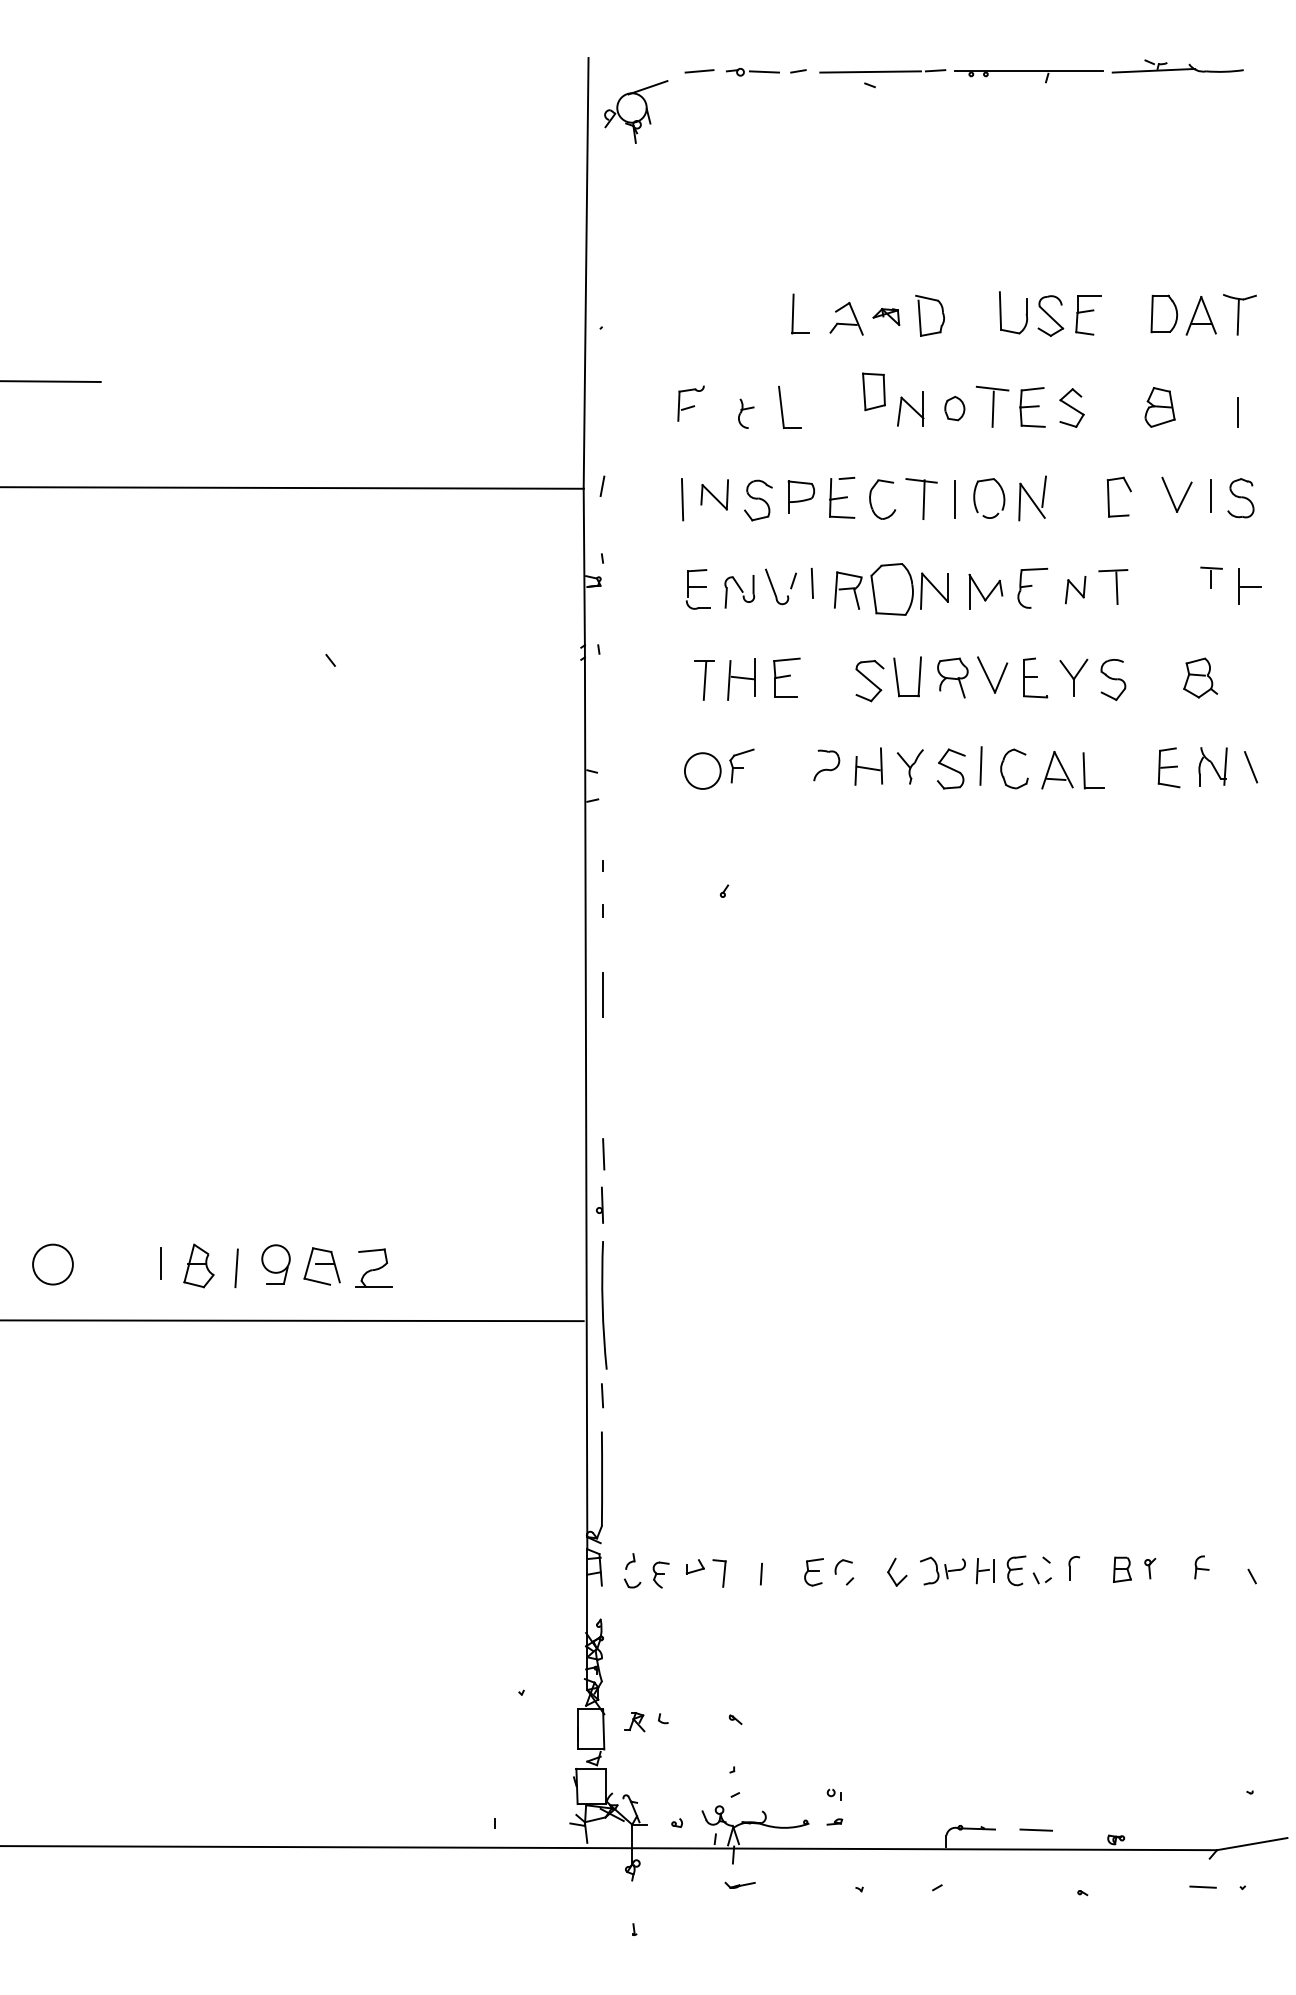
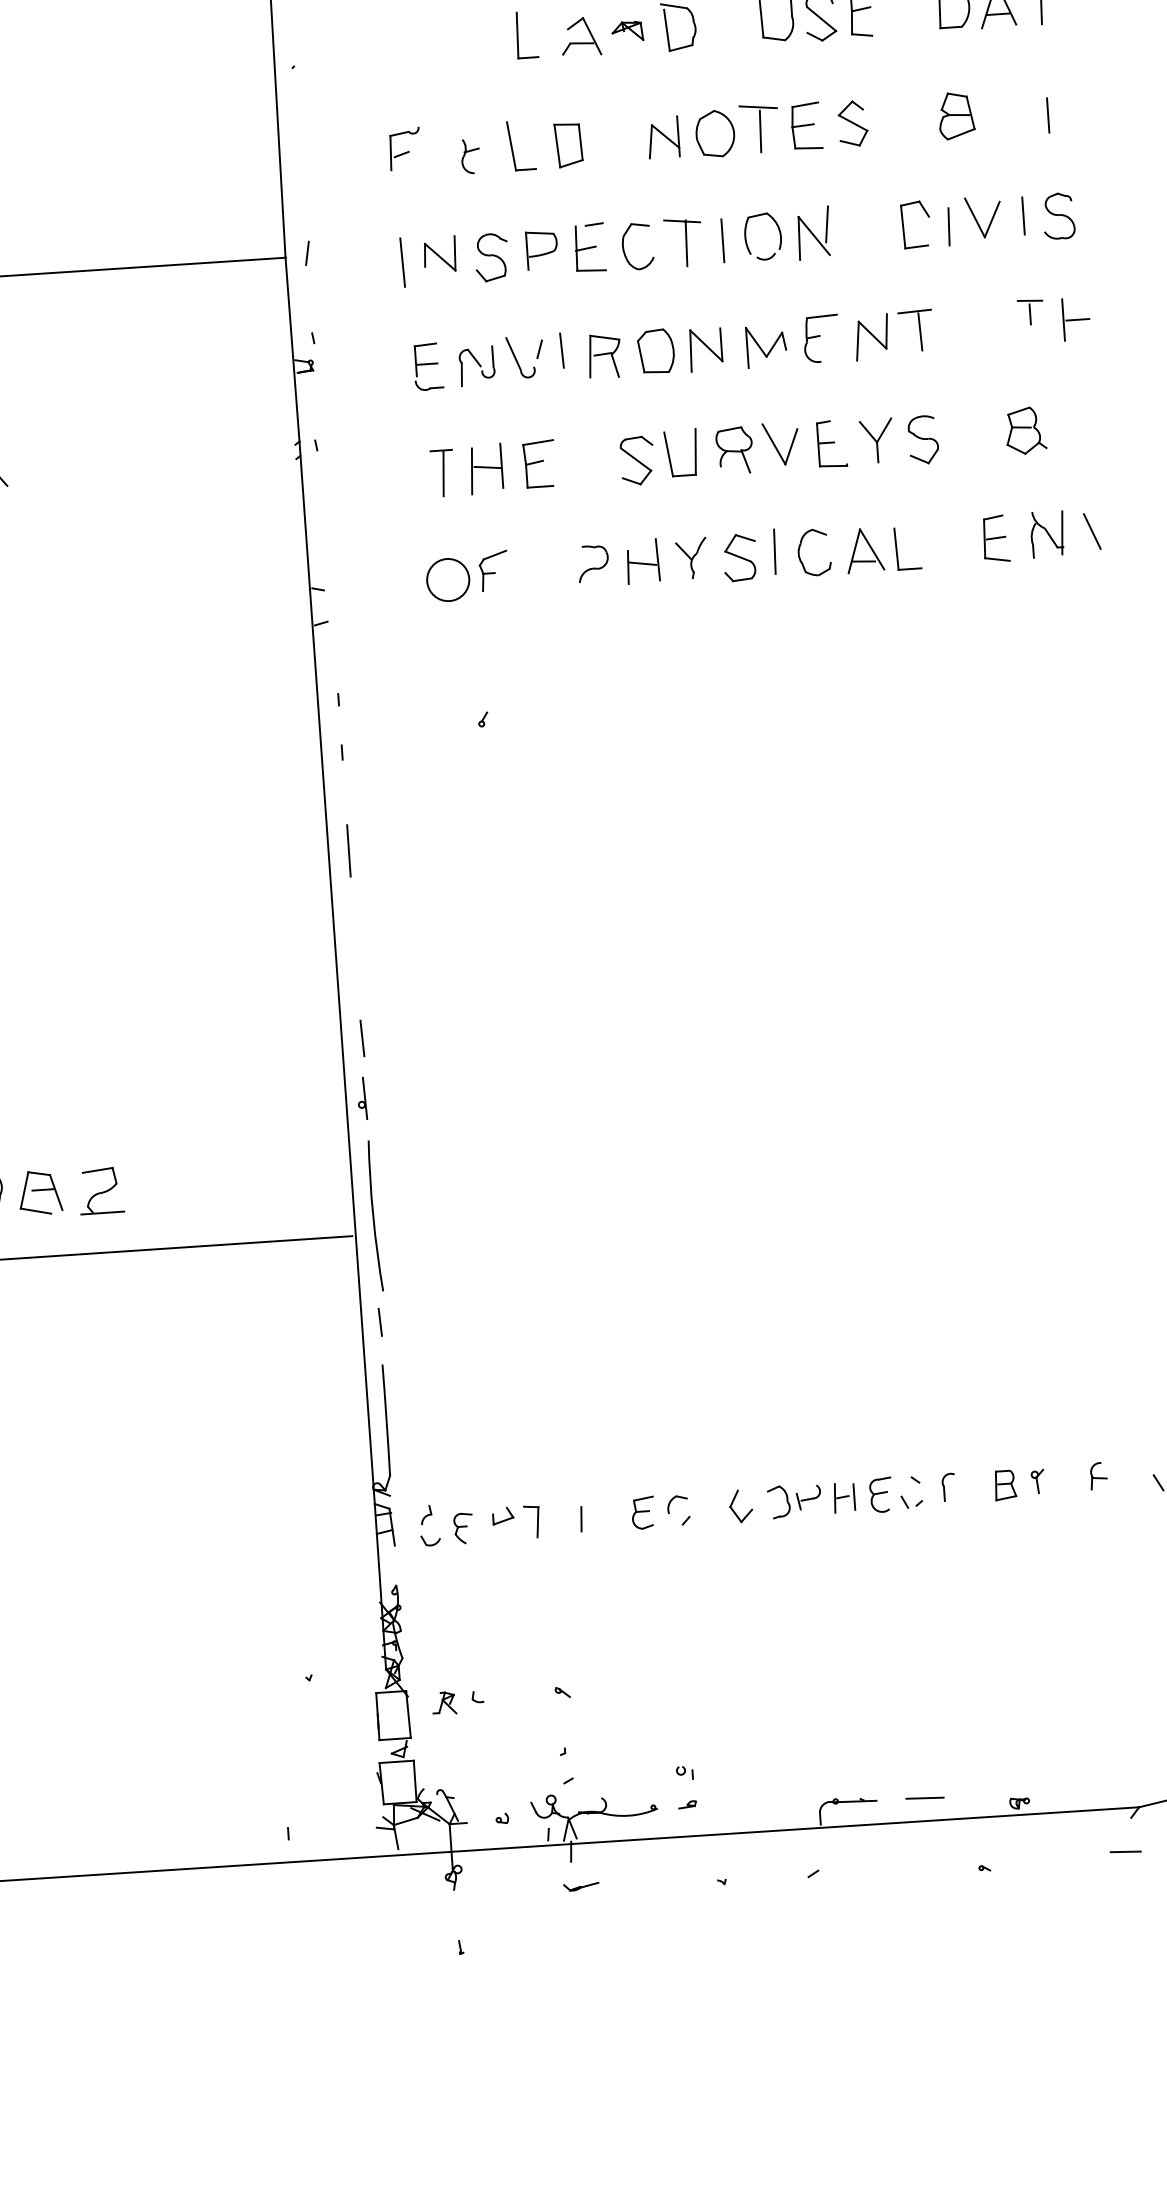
part: (873, 391) -> (568, 144), moved
part: (954, 408) -> (714, 133), size x1.67
line: (1146, 500) -> (948, 226), added
part: (891, 589) -> (655, 351), size x0.71
part: (1075, 589) -> (871, 336), size x1.43

